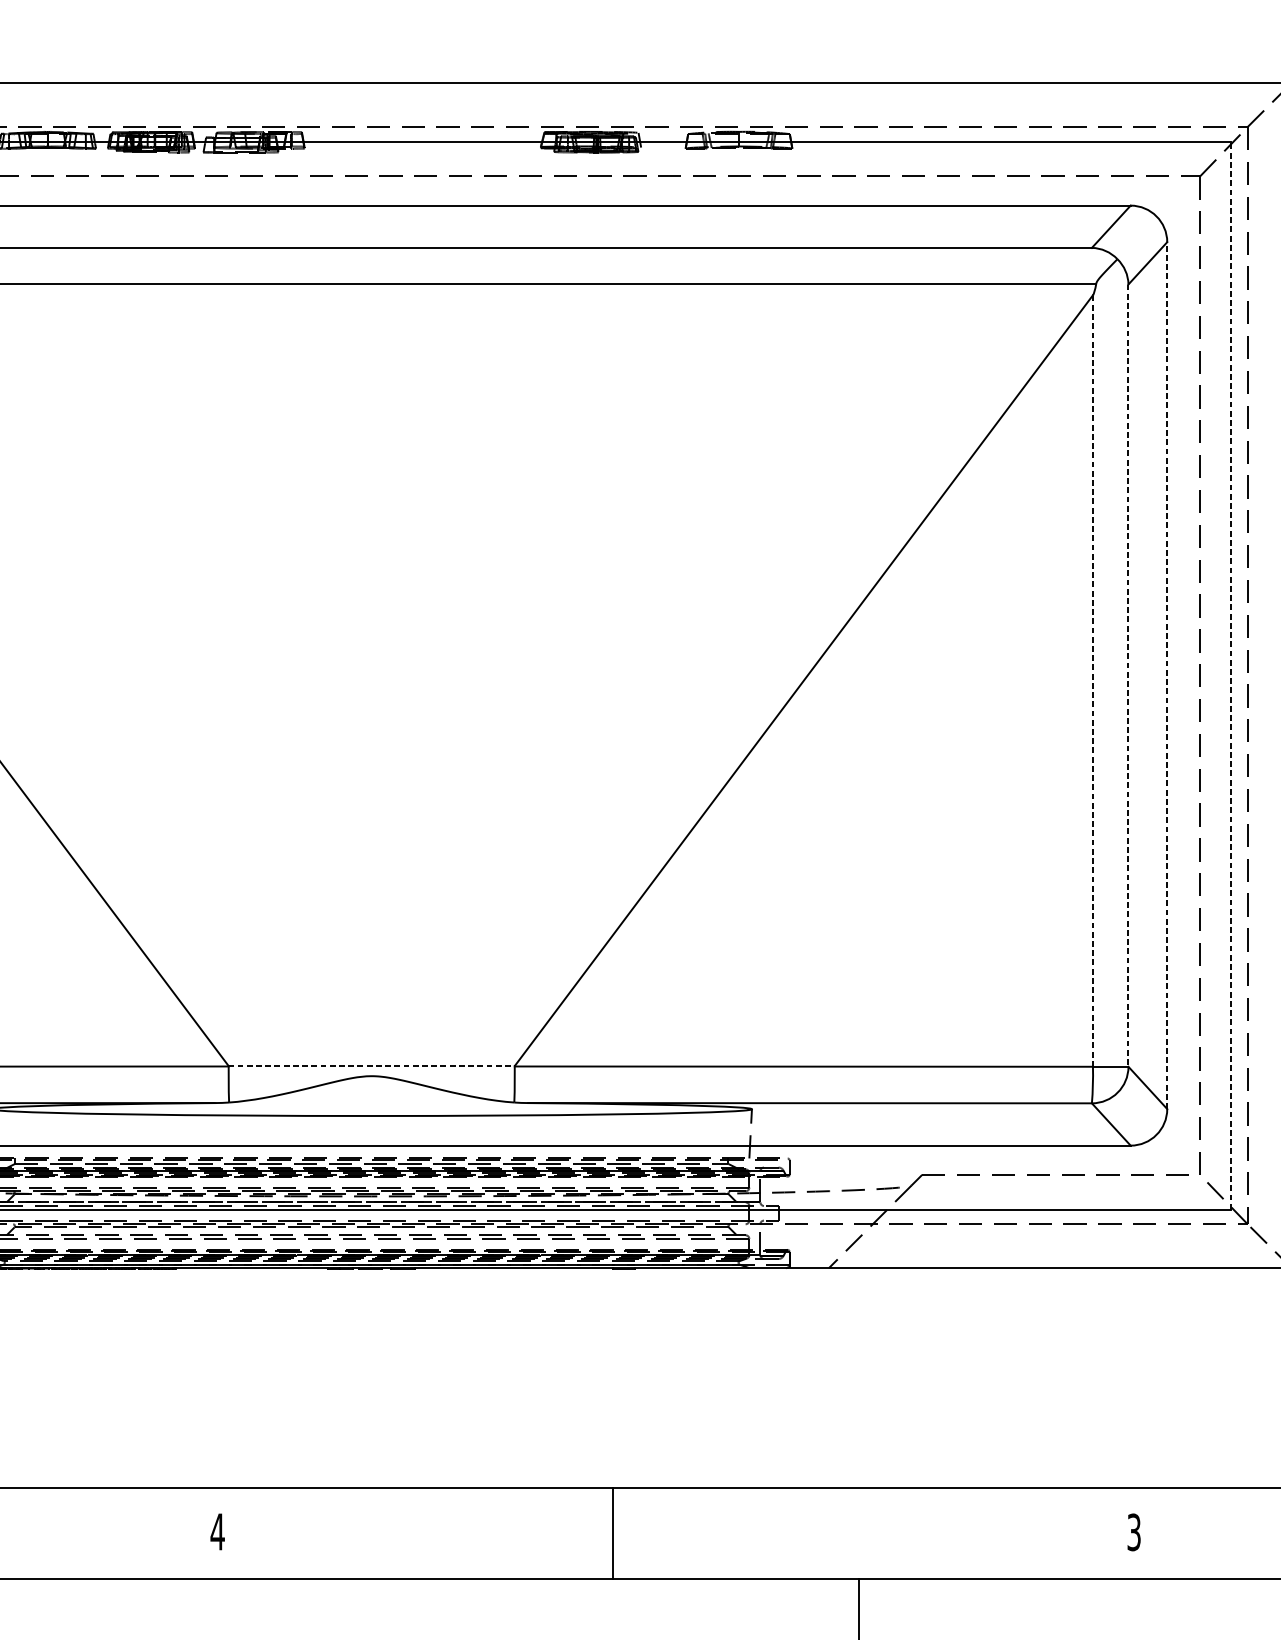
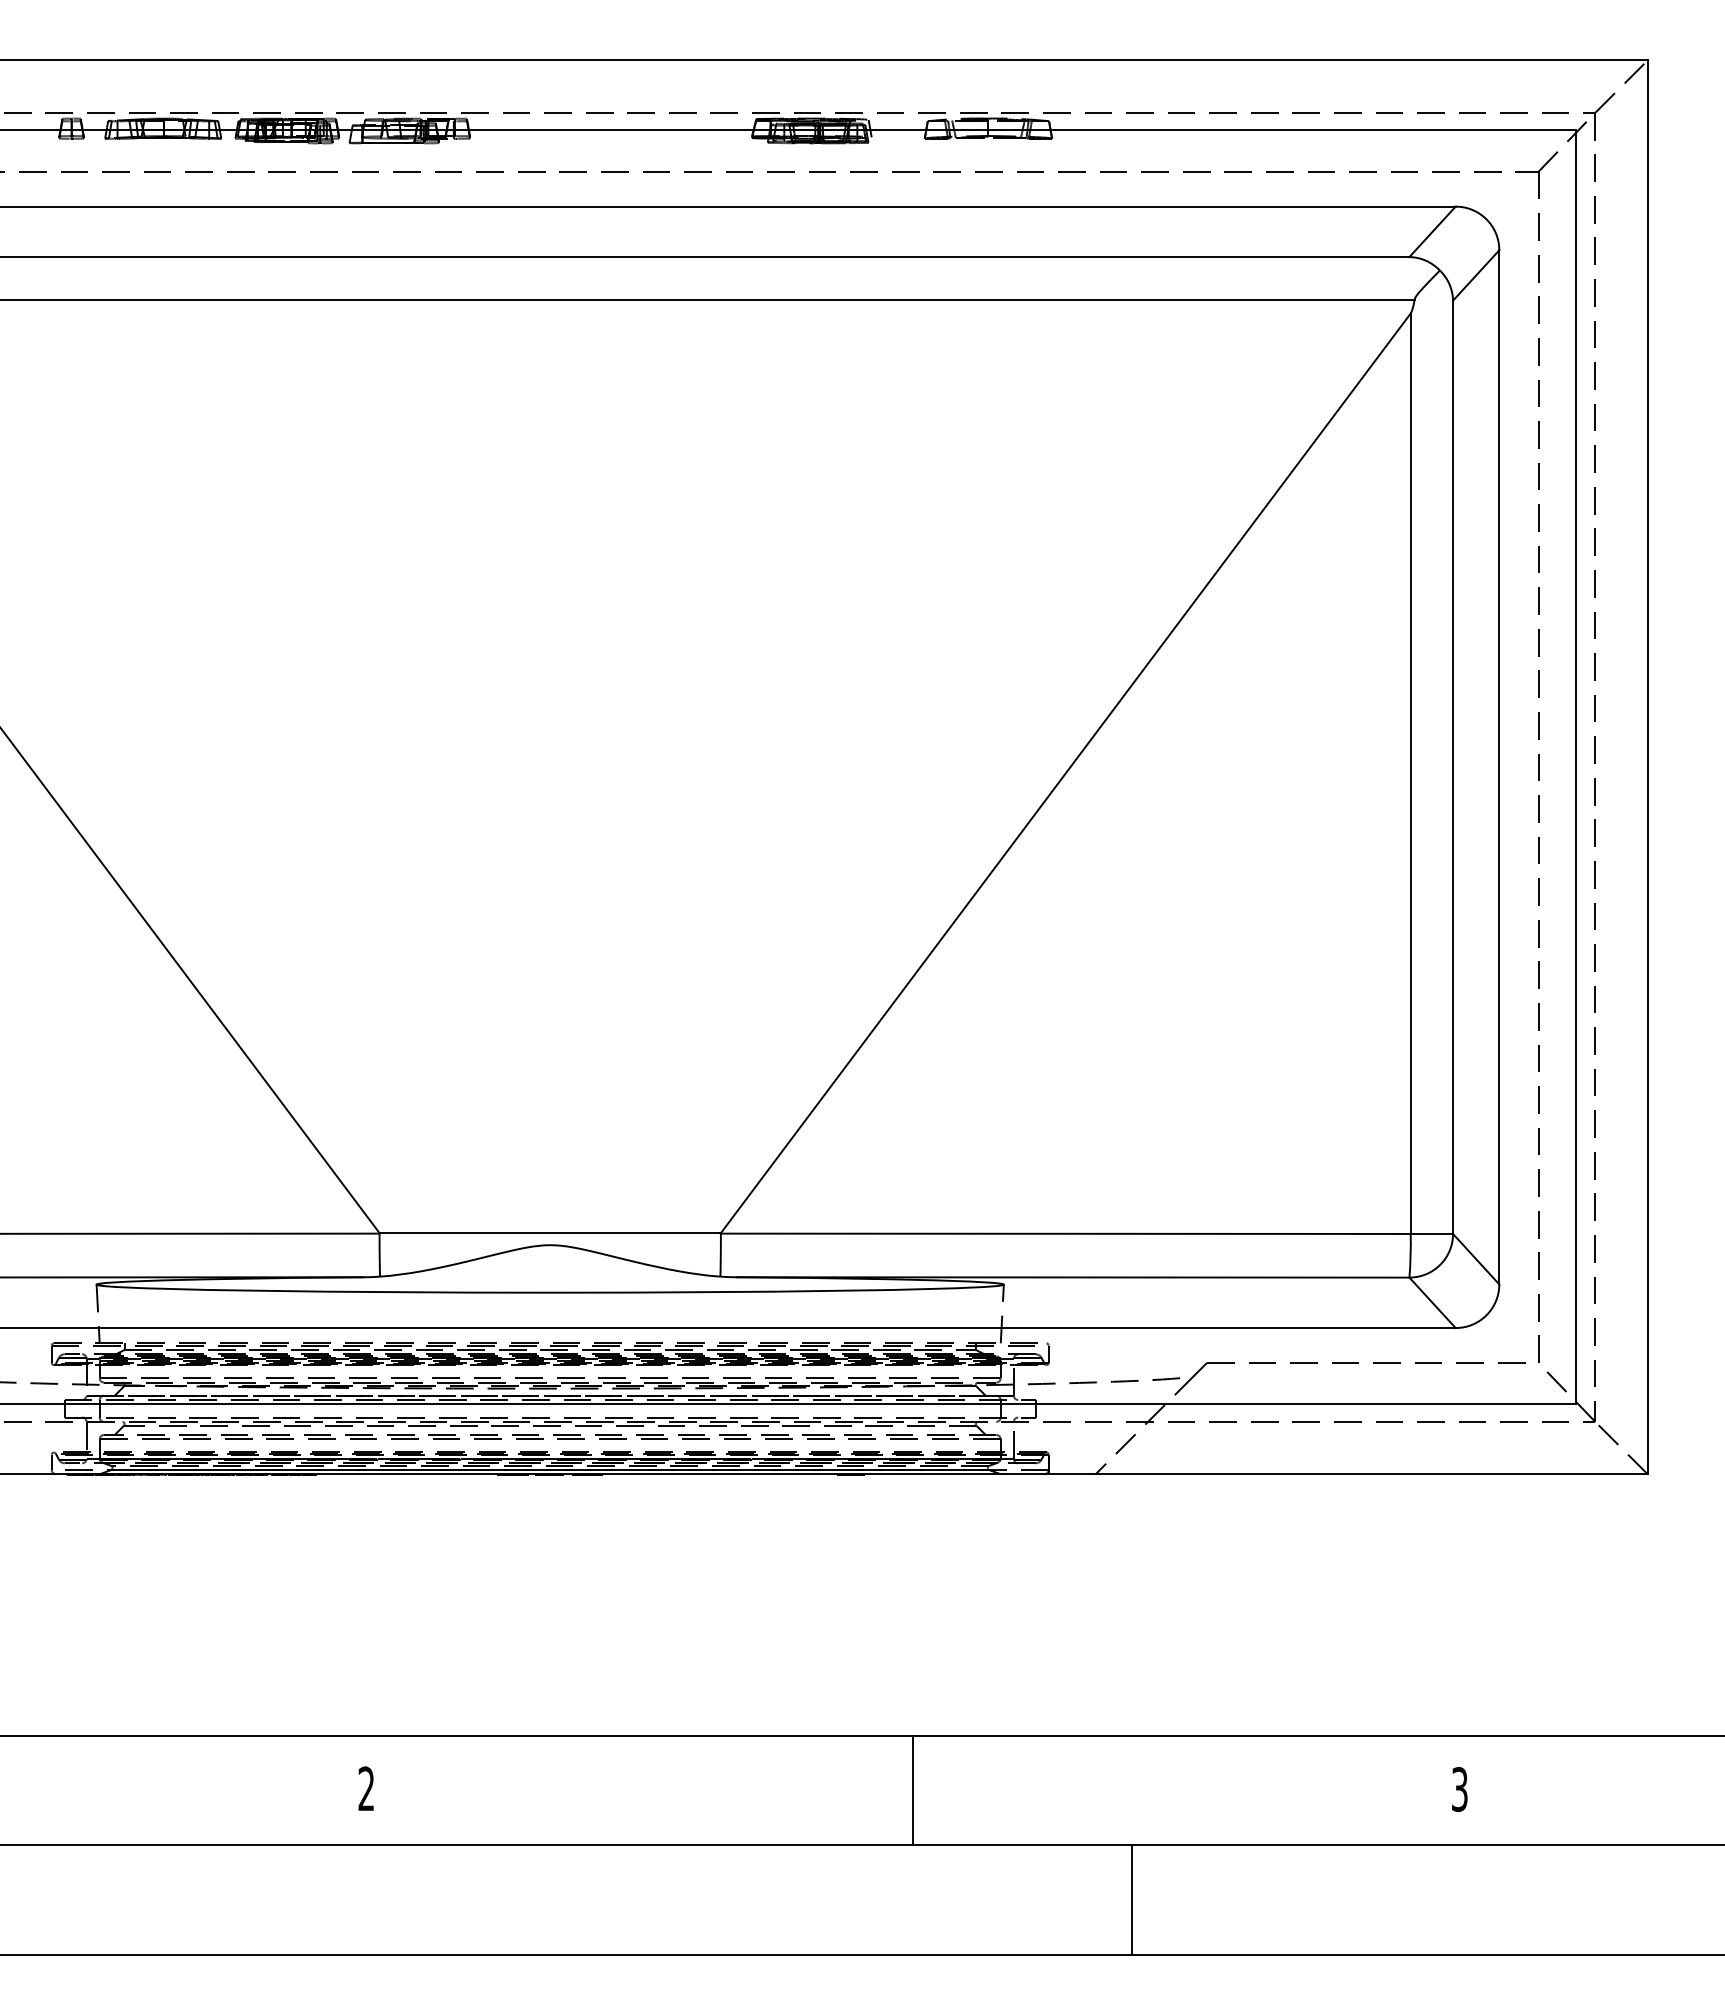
line: (1167, 674) -> (1499, 766), dashed -> solid
line: (1231, 674) -> (1575, 766), dashed -> solid
line: (1128, 675) -> (1453, 767), dashed -> solid
line: (1092, 680) -> (1410, 773), dashed -> solid
line: (371, 1065) -> (550, 1232), dashed -> solid
text: (217, 1531) -> (366, 1788), 4 -> 2
line: (612, 1533) -> (913, 1790), moved

